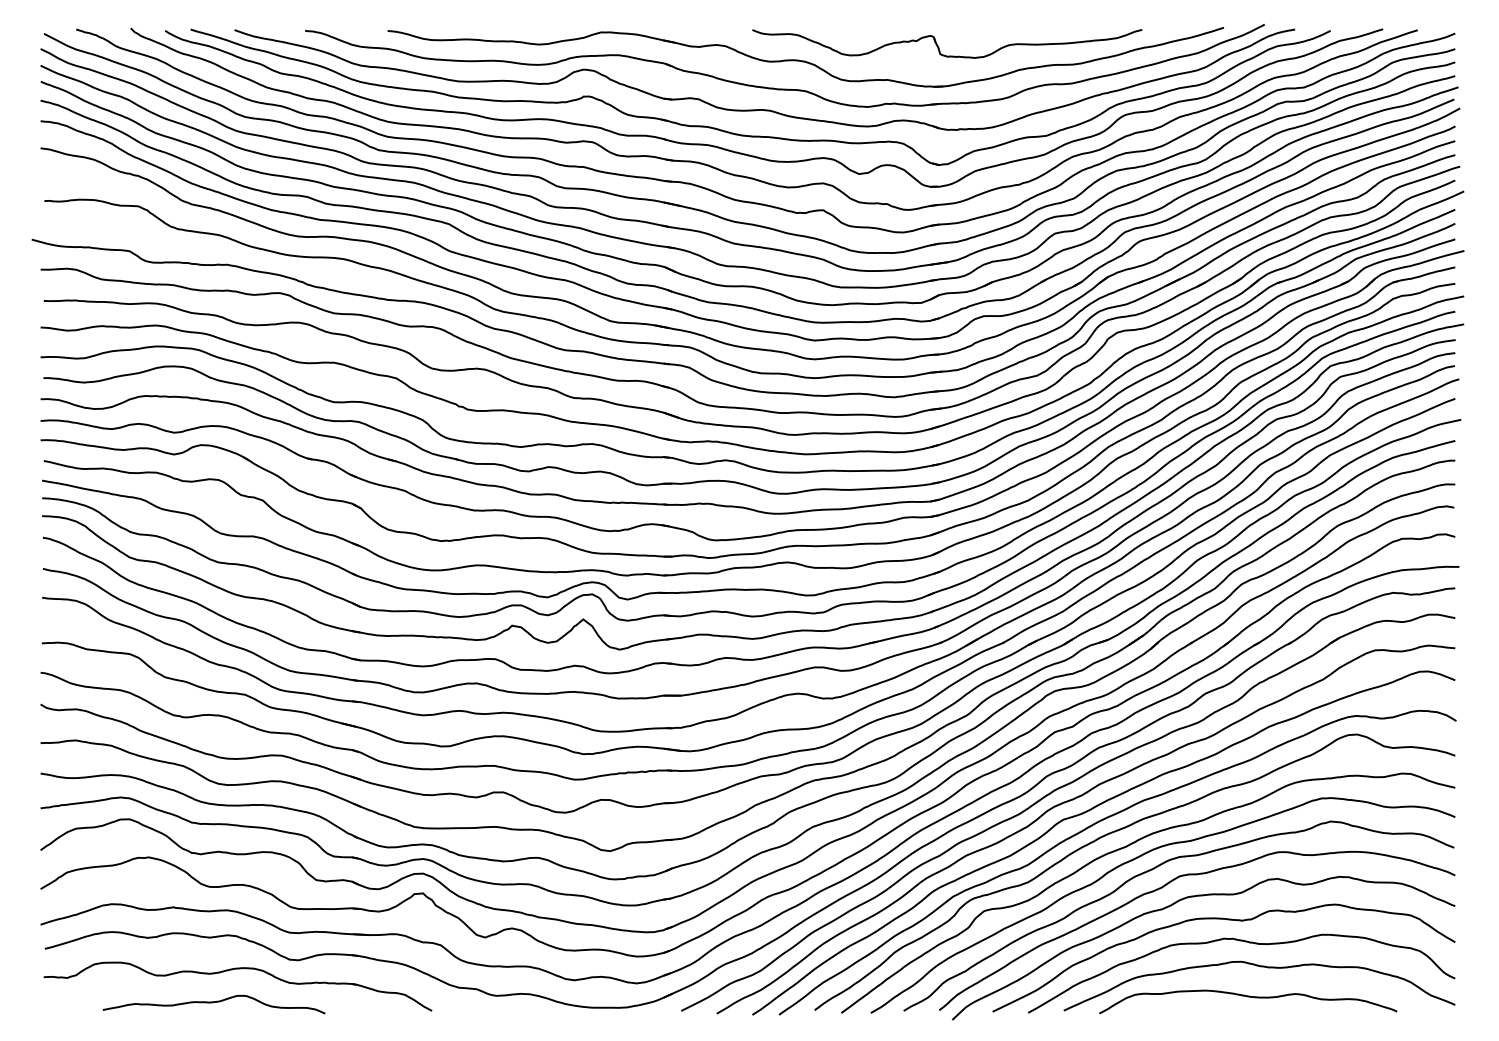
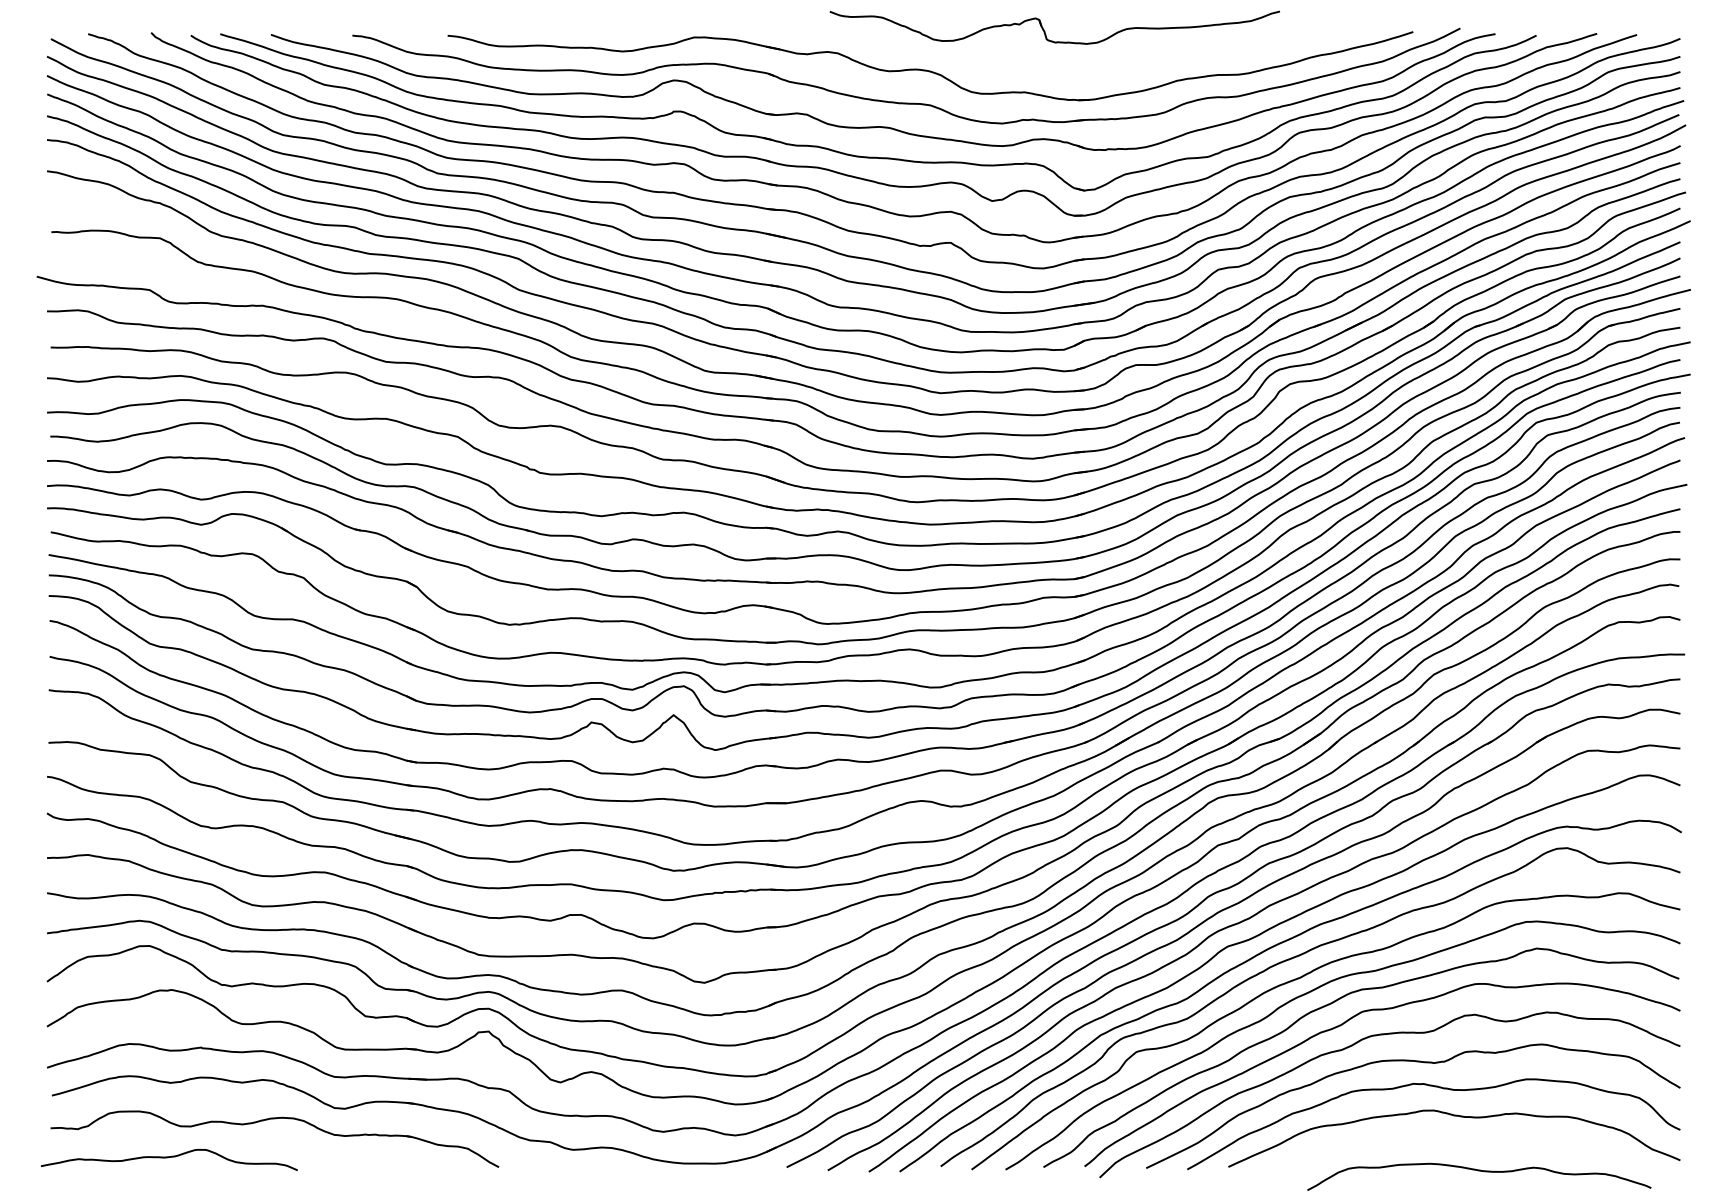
part: (939, 47) -> (1045, 31), moved
curve: (1248, 997) -> (1479, 1171), moved
curve: (213, 1003) -> (168, 1158), moved

